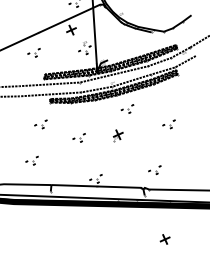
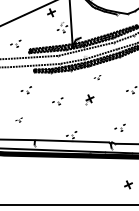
part: (33, 52) -> (15, 43), moved
part: (127, 108) -> (97, 77), size x0.6
part: (31, 160) -> (18, 119), size x0.6

